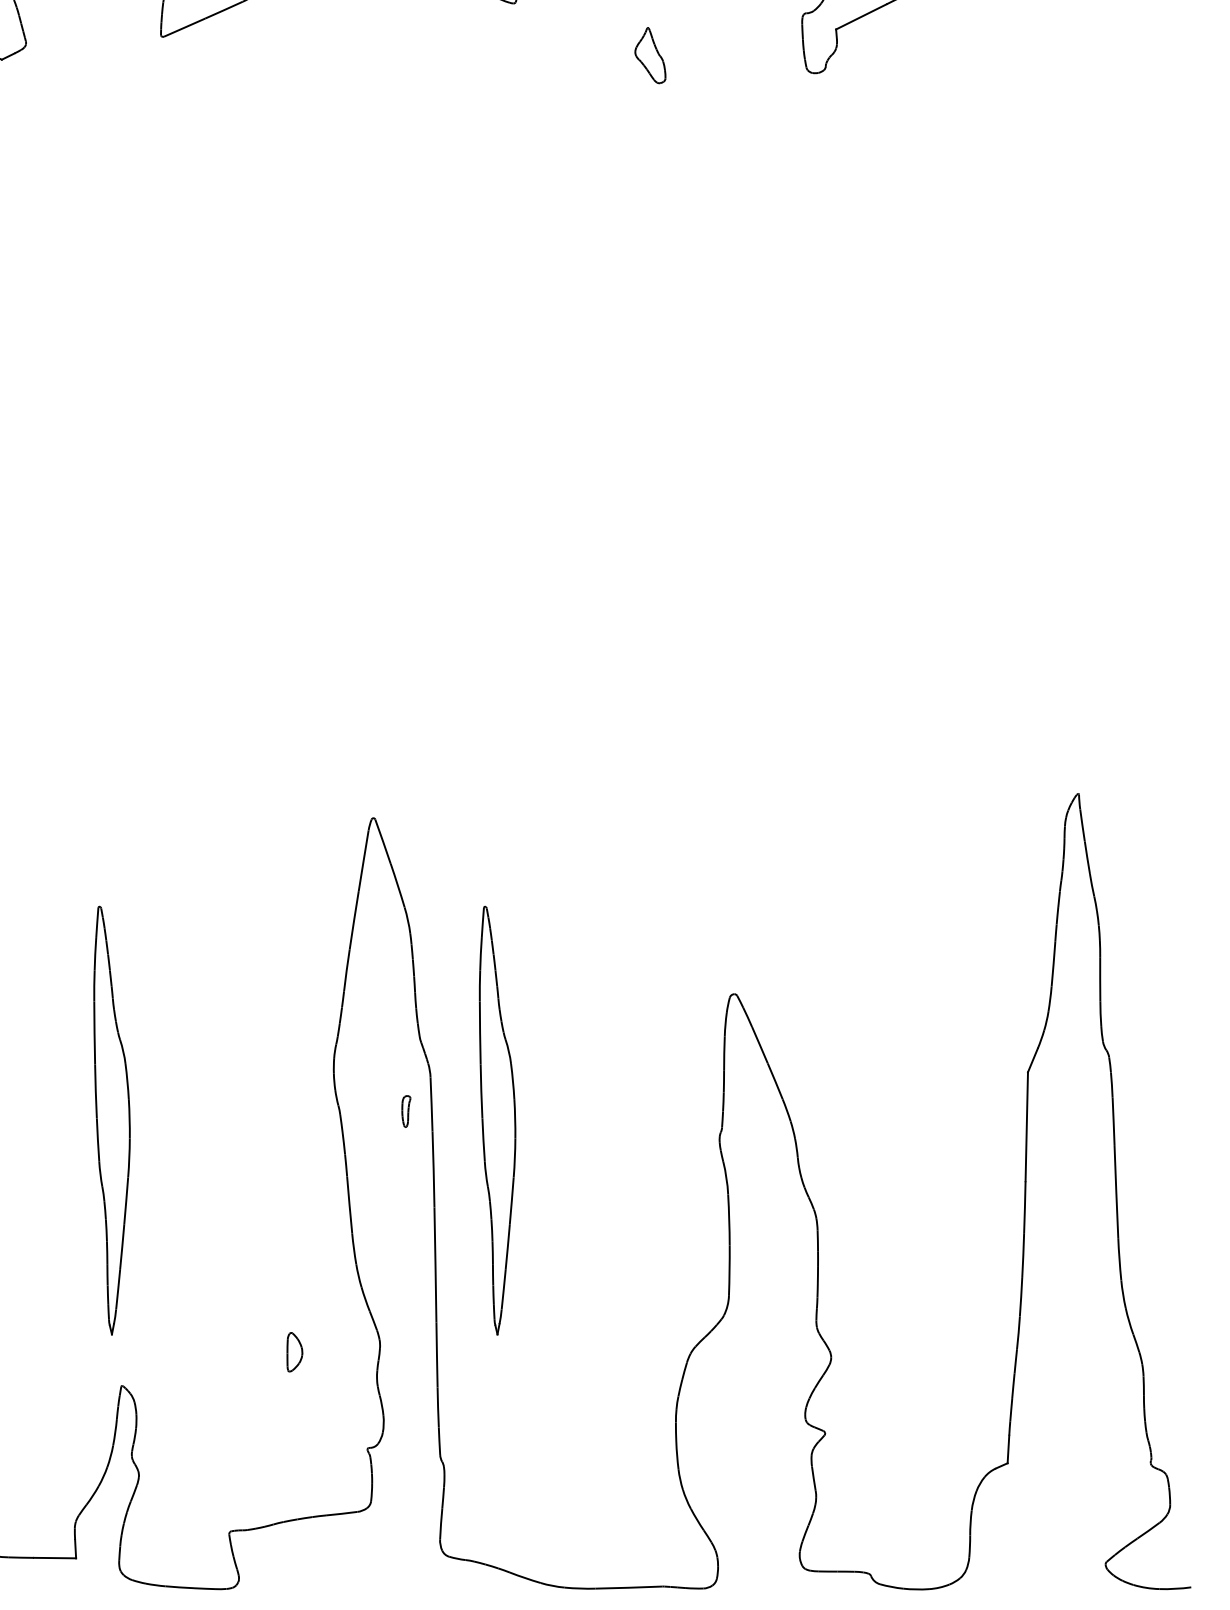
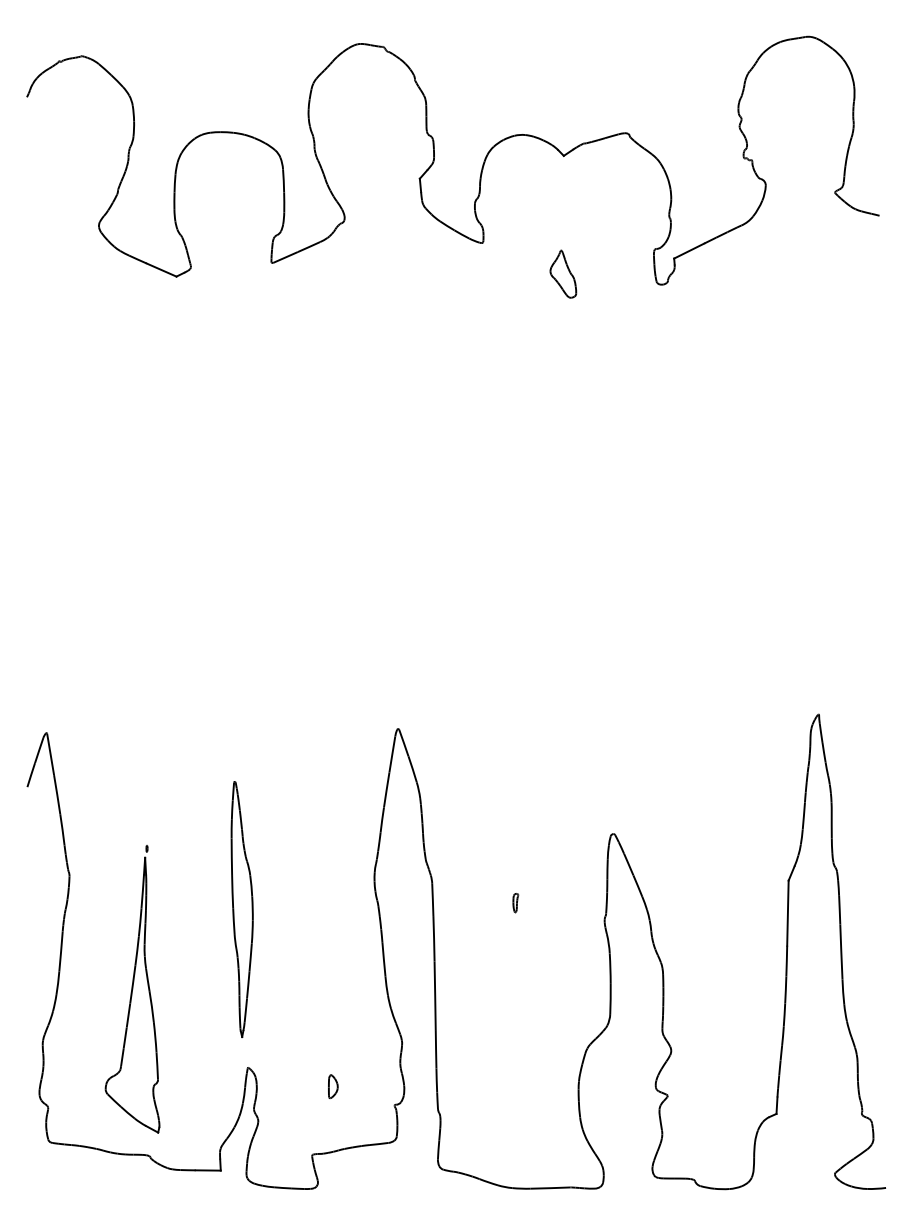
part: (650, 54) -> (563, 273), size x1.43
part: (405, 1112) -> (515, 903), moved
part: (496, 1120) -> (471, 909), removed
part: (295, 1351) -> (333, 1086), moved

